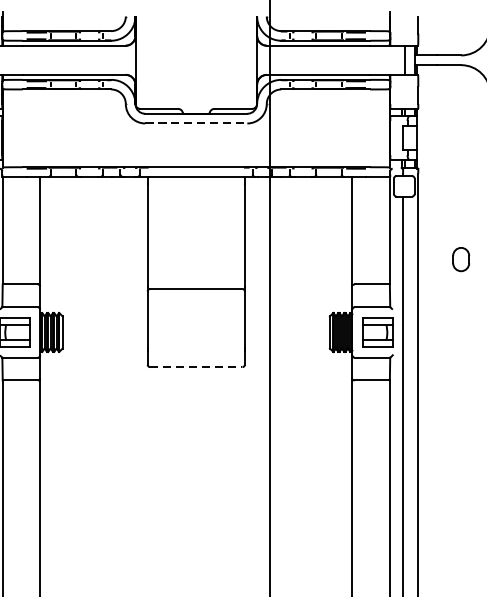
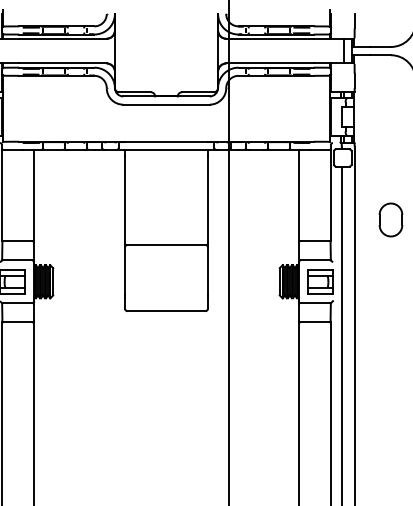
line: (196, 123) -> (166, 104), dashed -> solid
part: (460, 258) -> (390, 219), size x1.67
line: (196, 367) -> (166, 311), dashed -> solid

